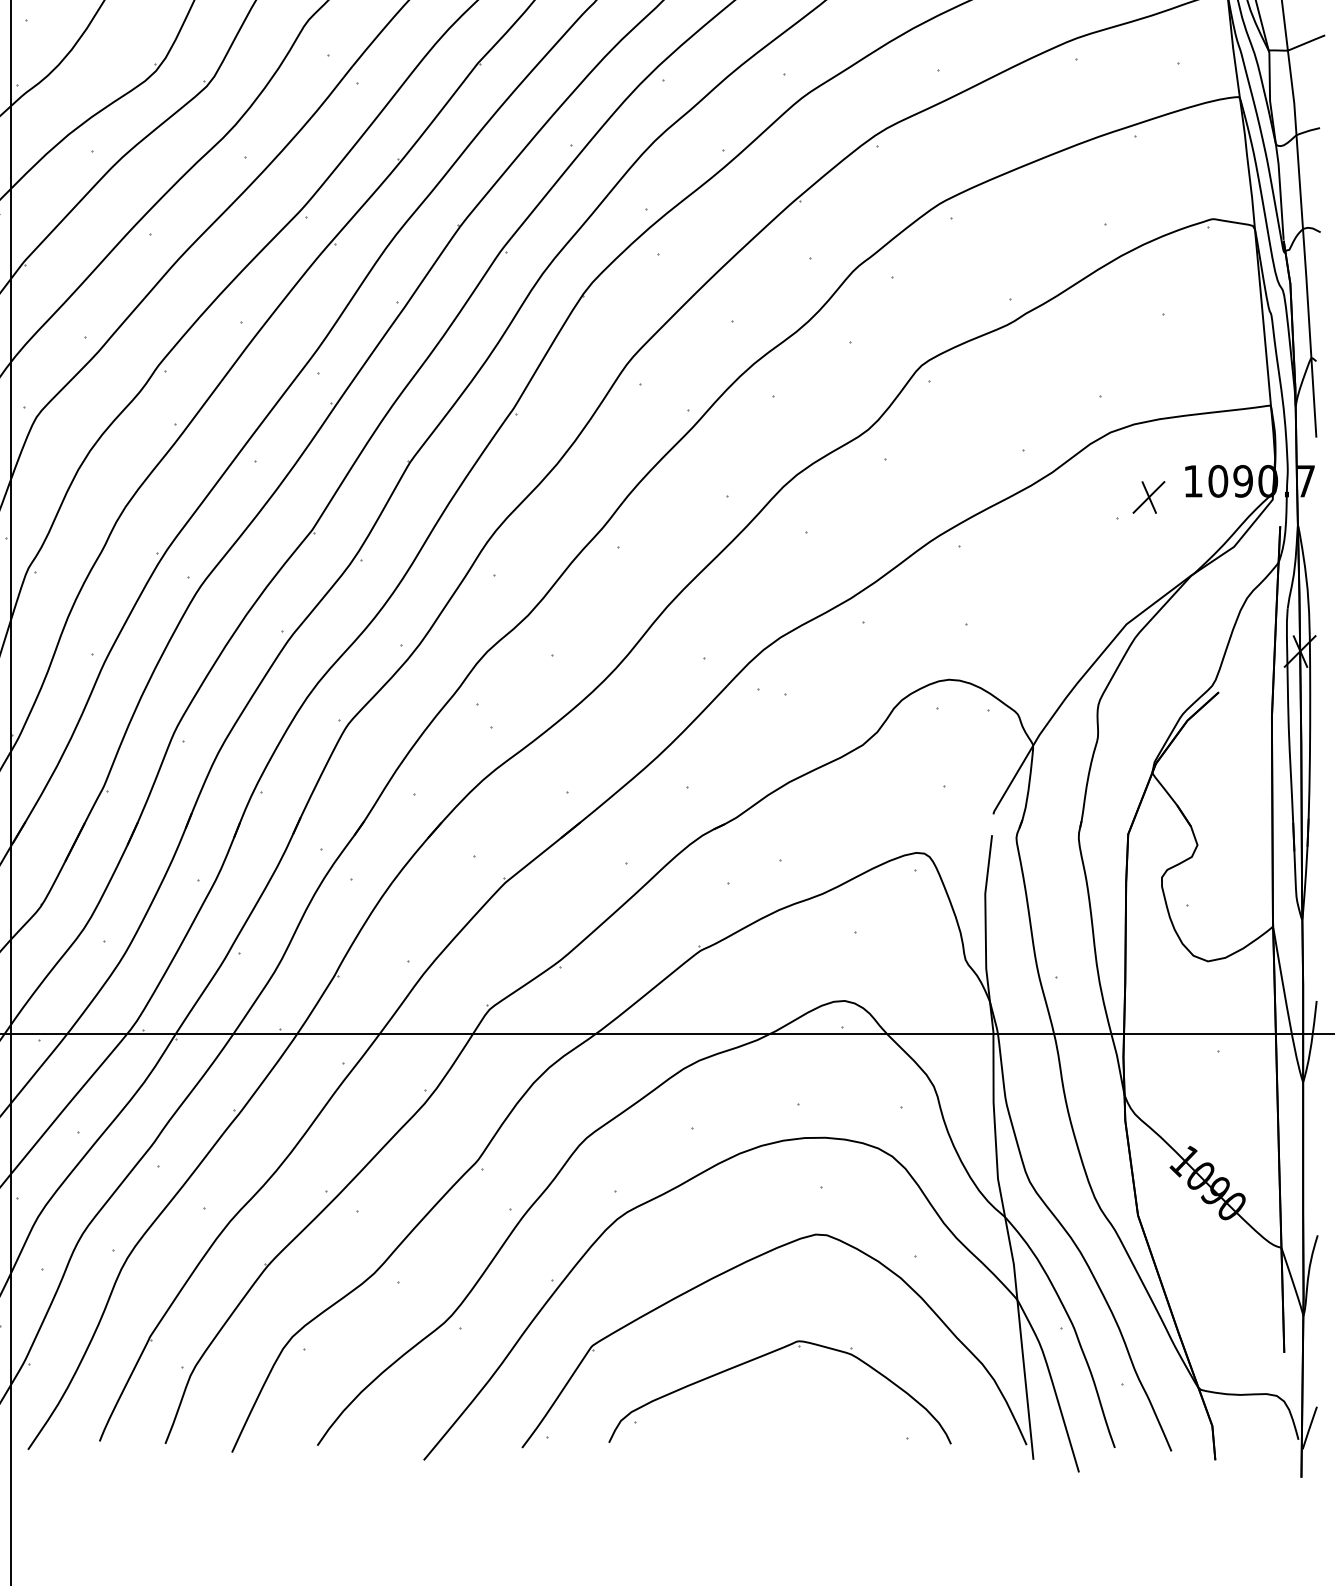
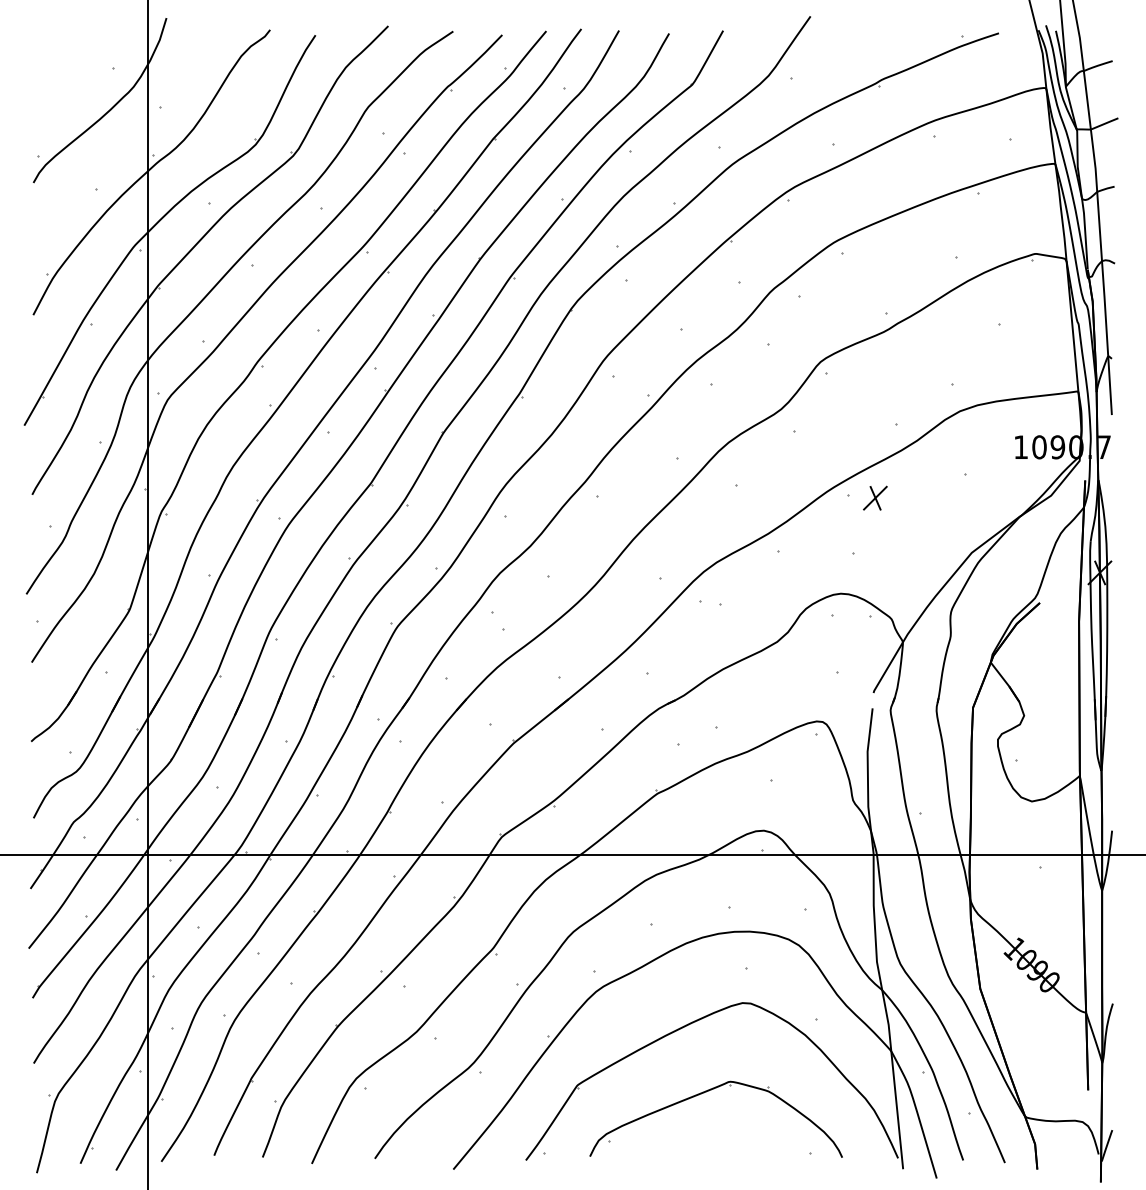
part: (1149, 496) -> (875, 497), moved

